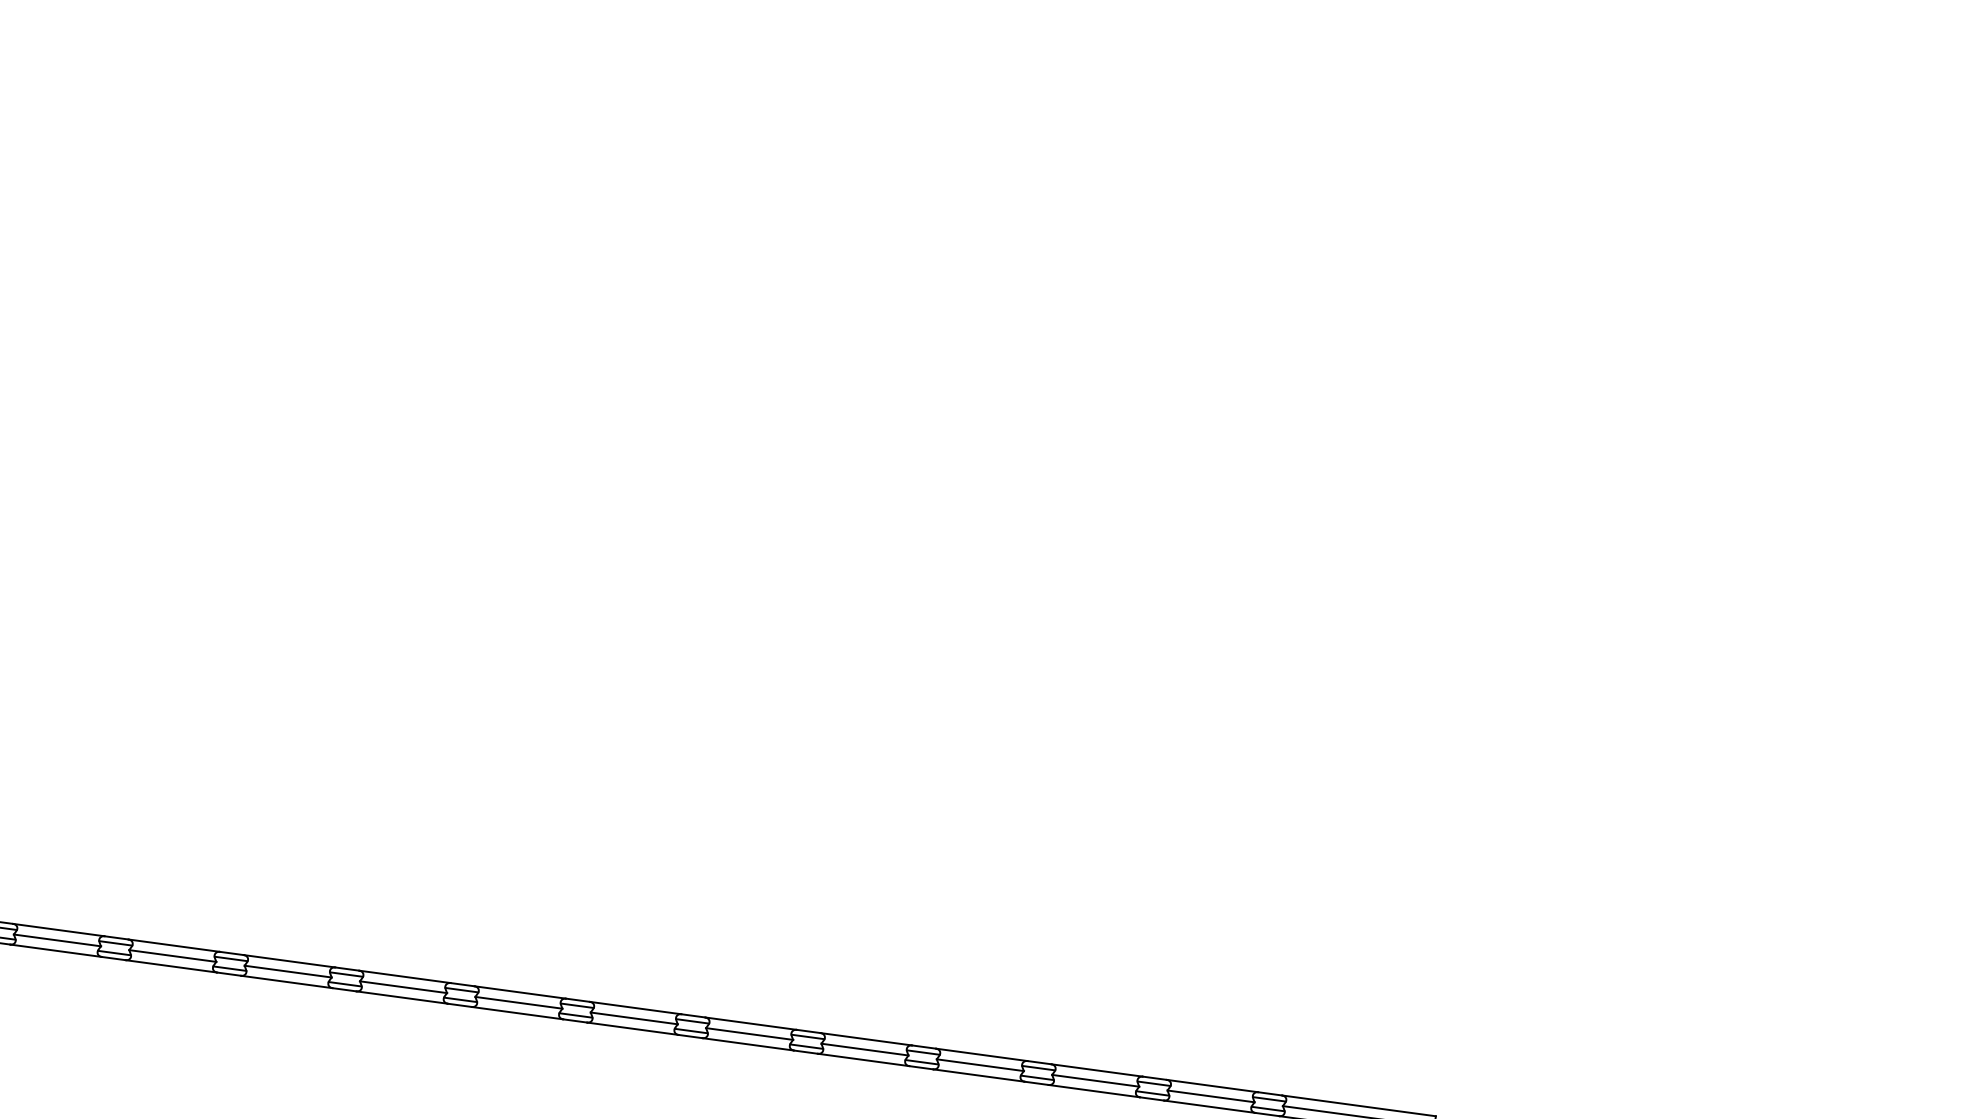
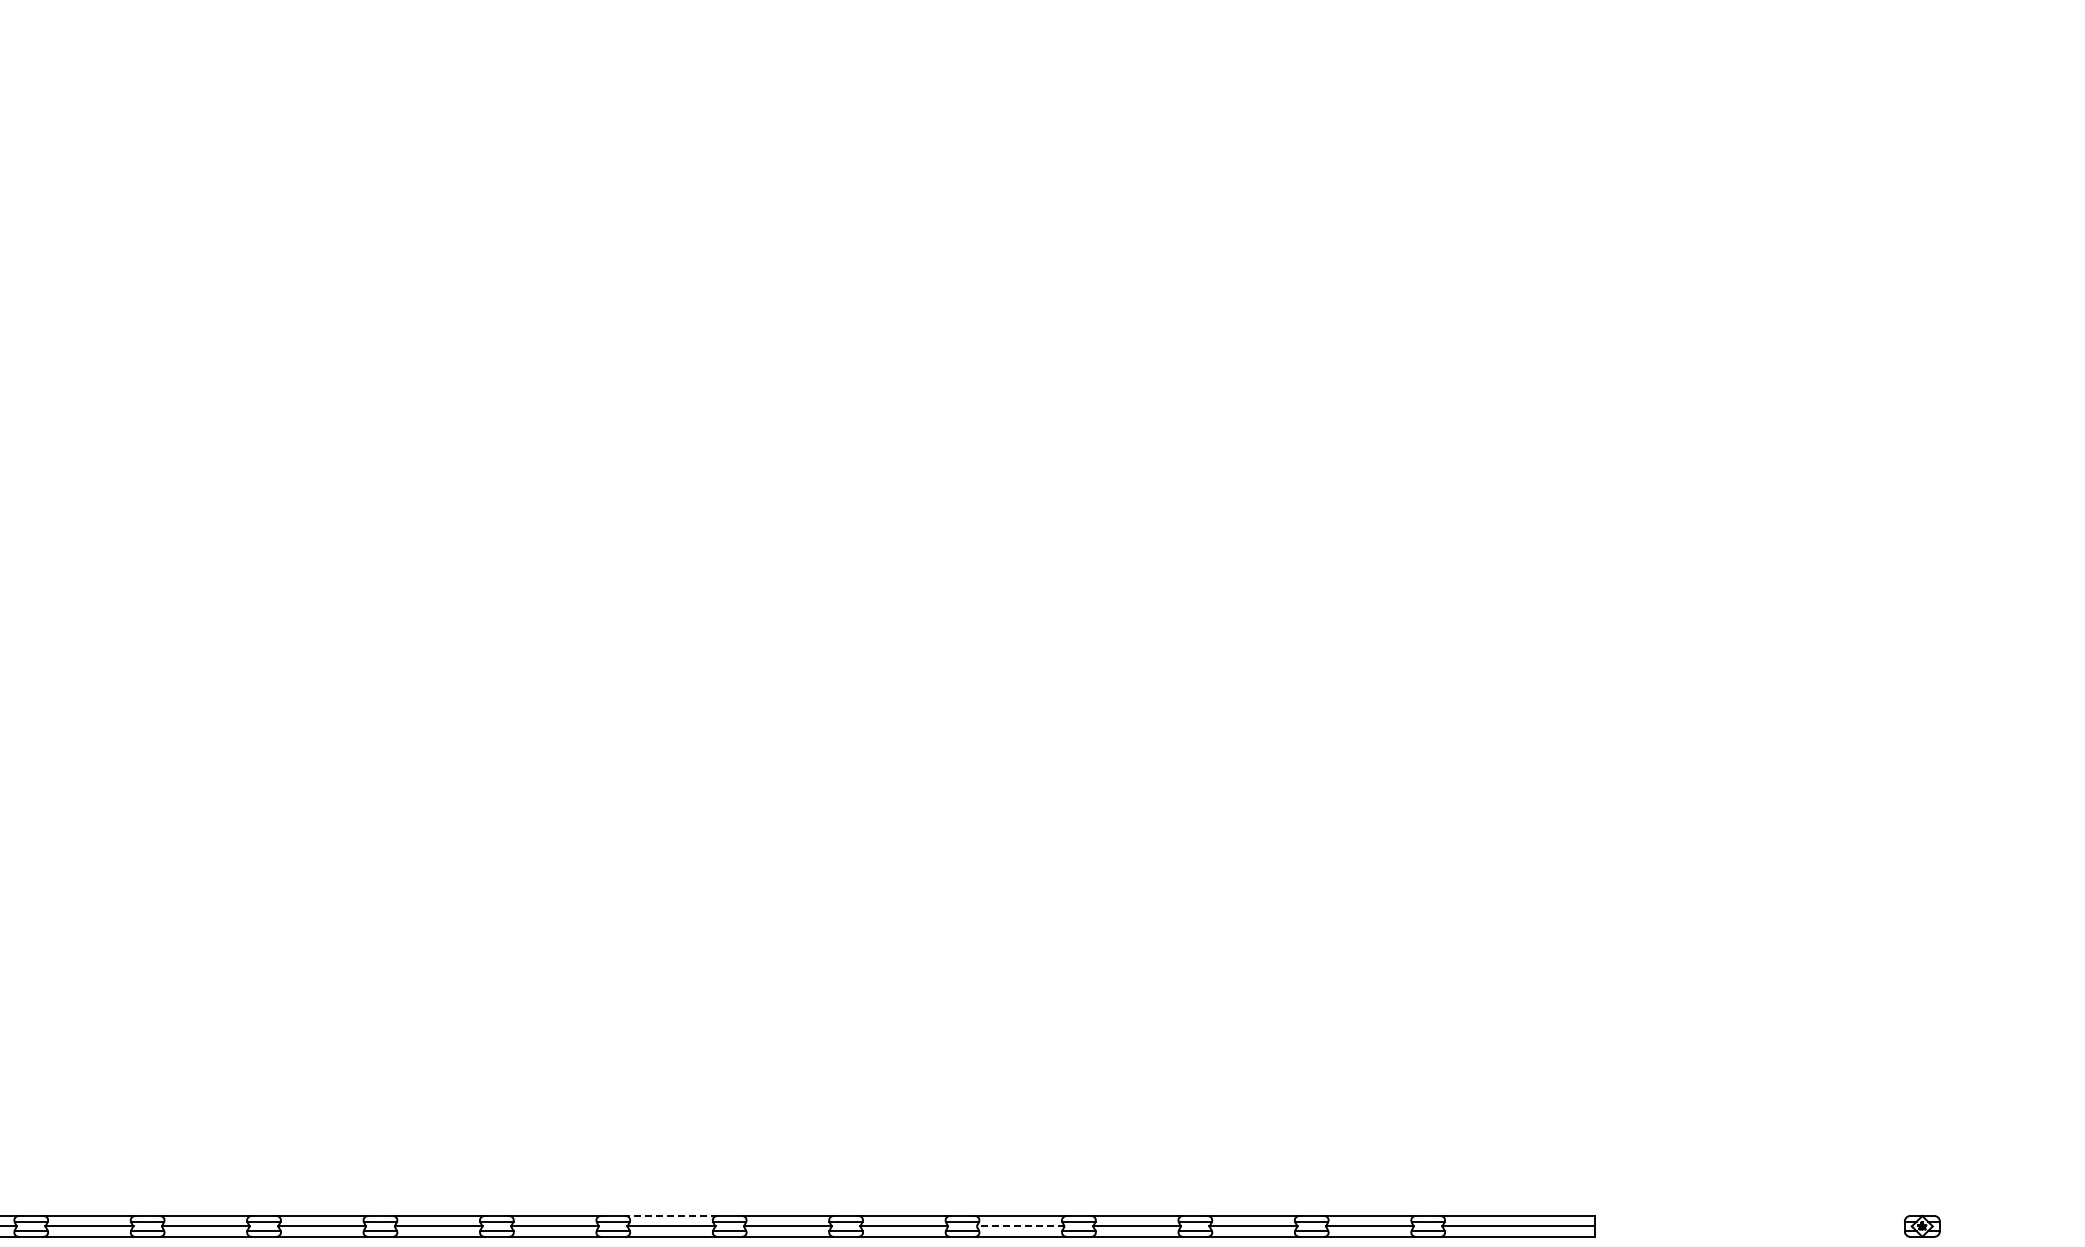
line: (519, 991) -> (670, 1215), solid -> dashed
line: (864, 1049) -> (1020, 1226), solid -> dashed

